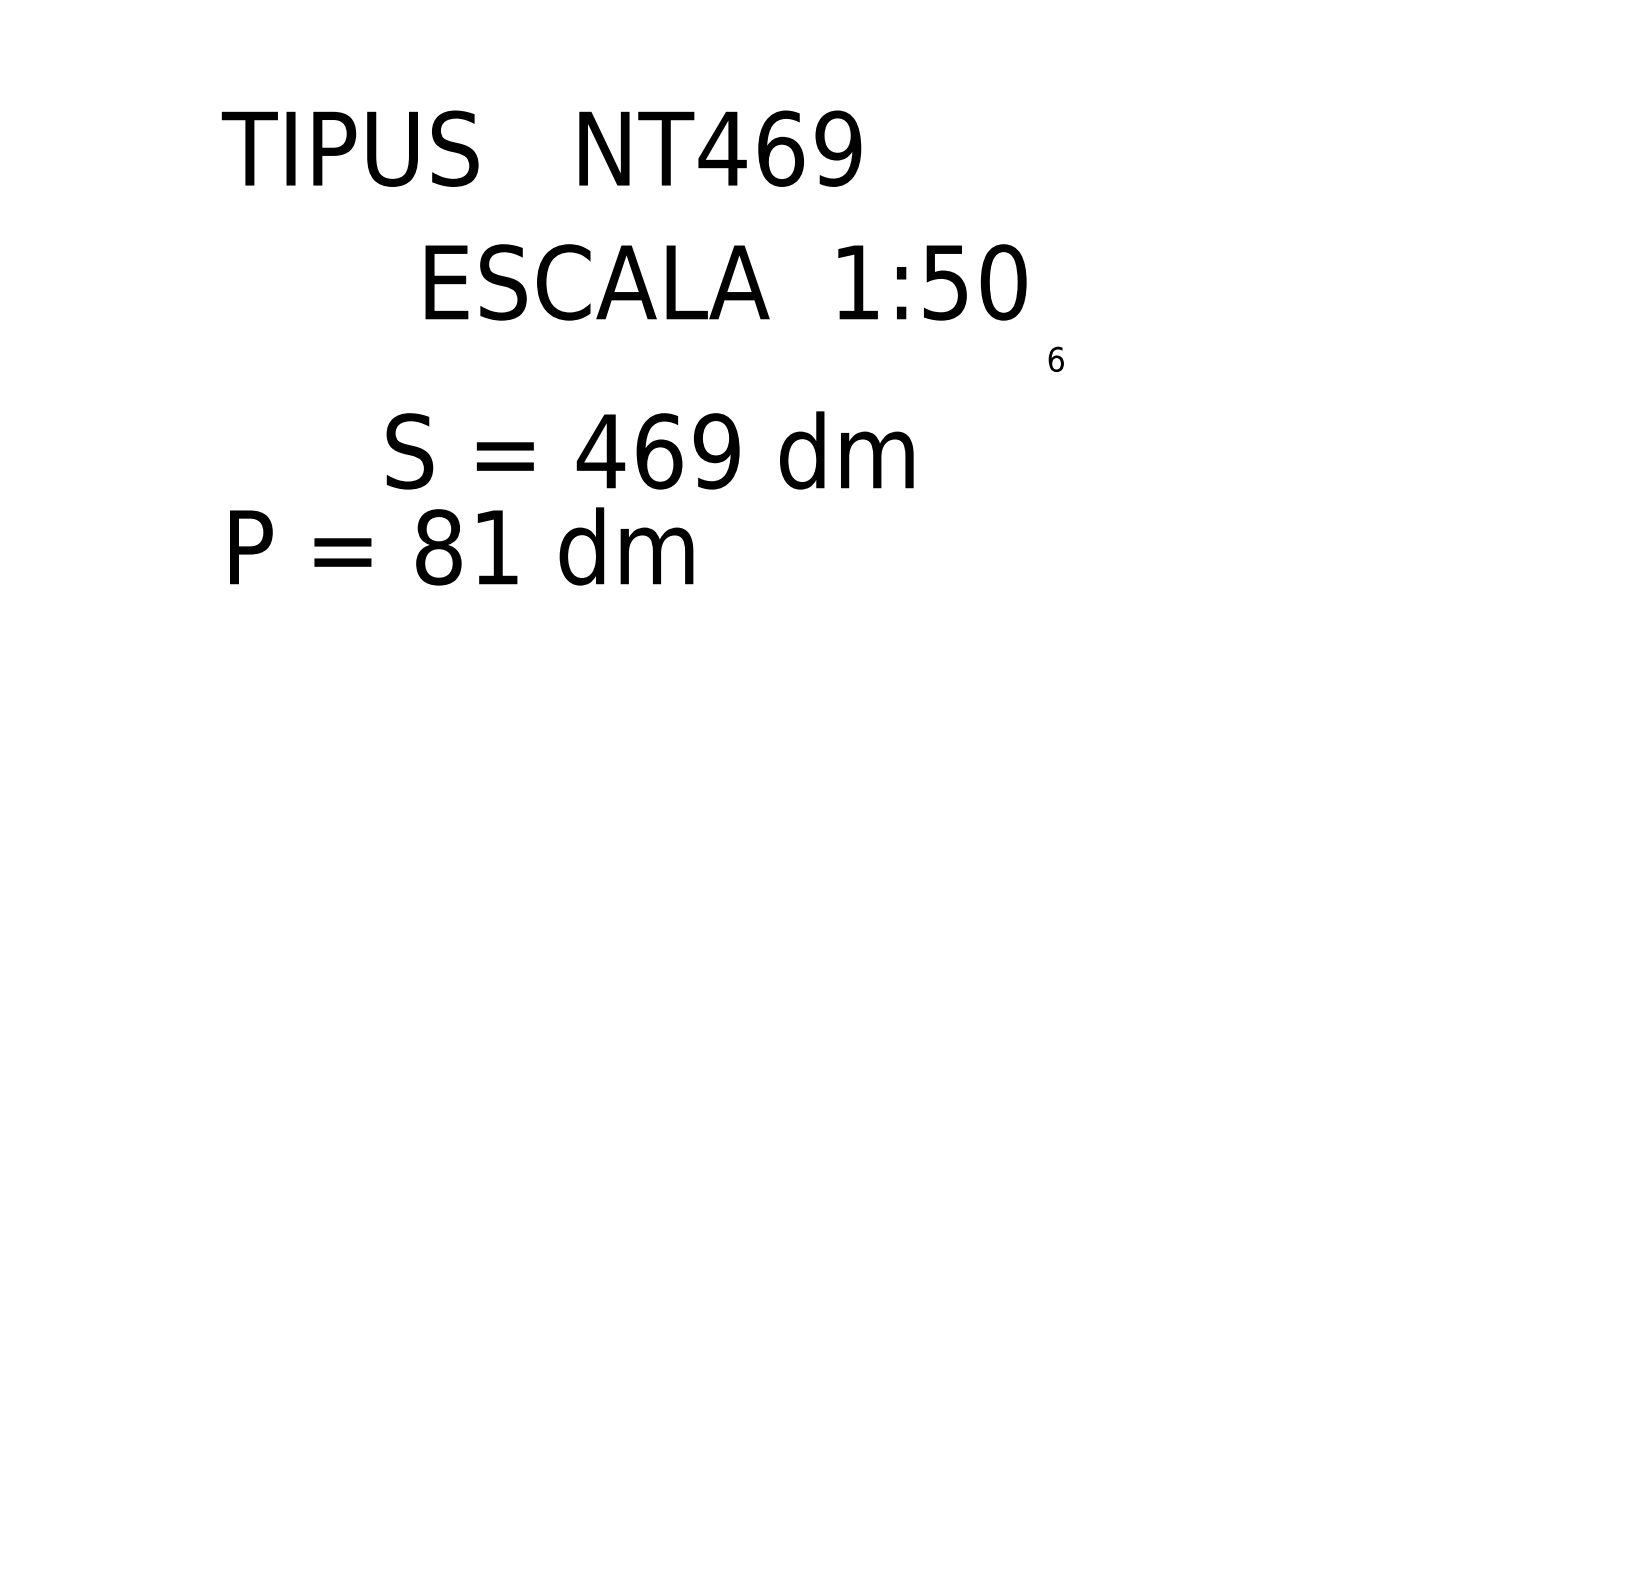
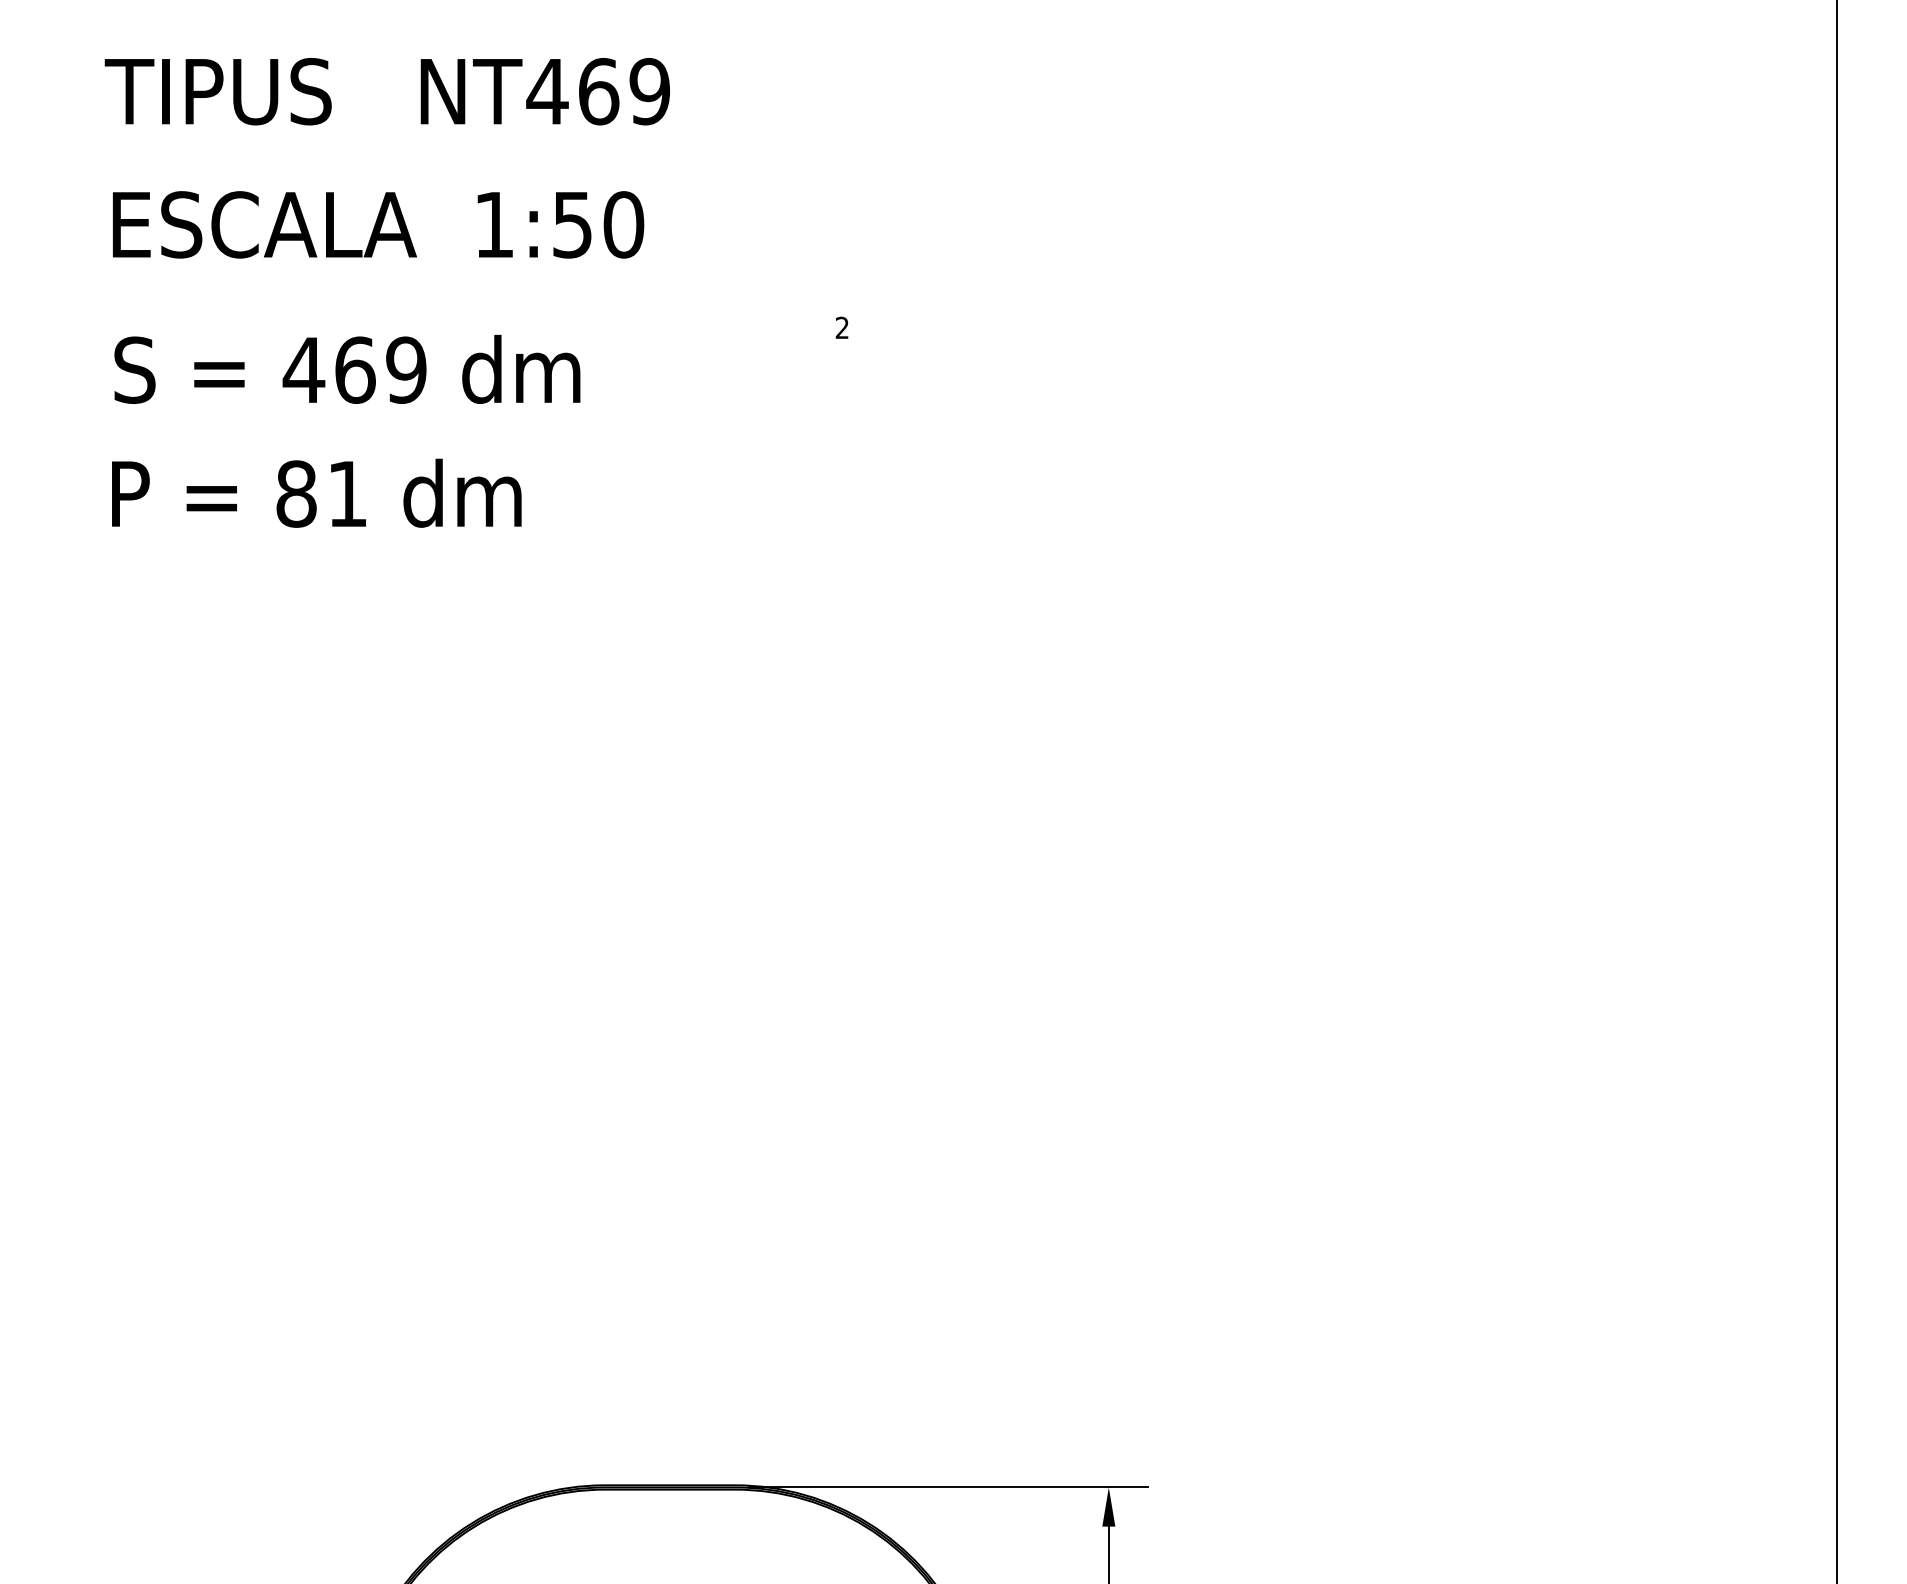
text: (540, 148) -> (386, 91), moved
text: (726, 281) -> (378, 224), moved
text: (1056, 358) -> (842, 327), 6 -> 2
text: (650, 450) -> (347, 369), moved

